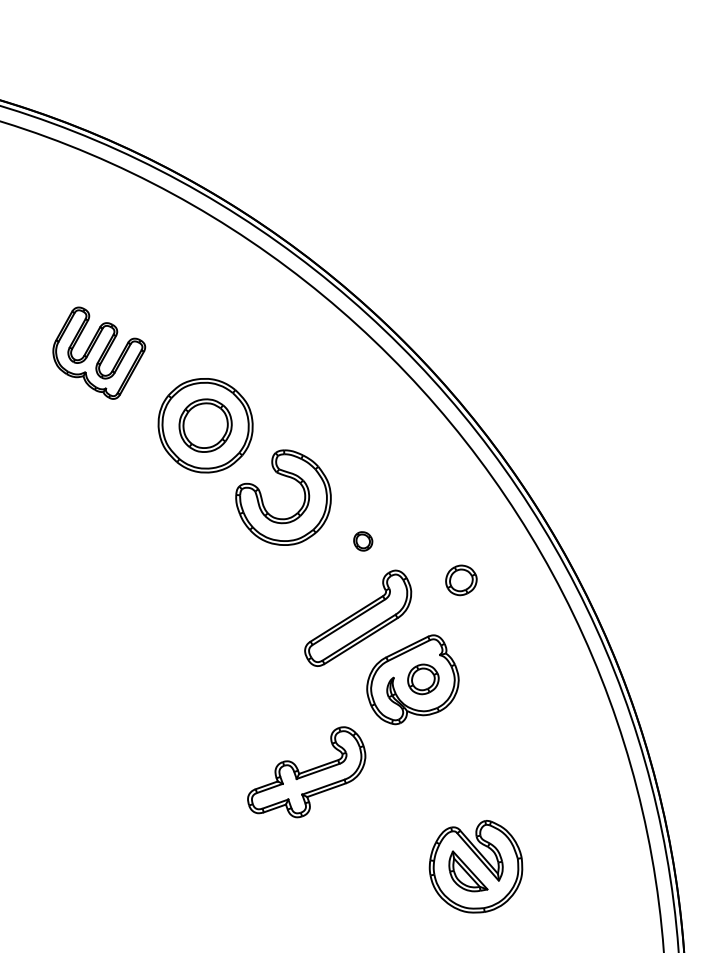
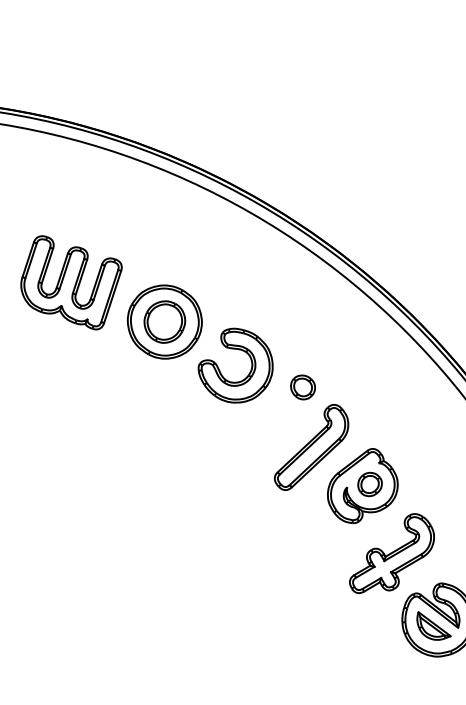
part: (98, 353) -> (71, 282), size x1.43
part: (363, 541) -> (303, 387), size x1.67
part: (461, 580) -> (384, 402), removed
part: (306, 772) -> (390, 554), moved

